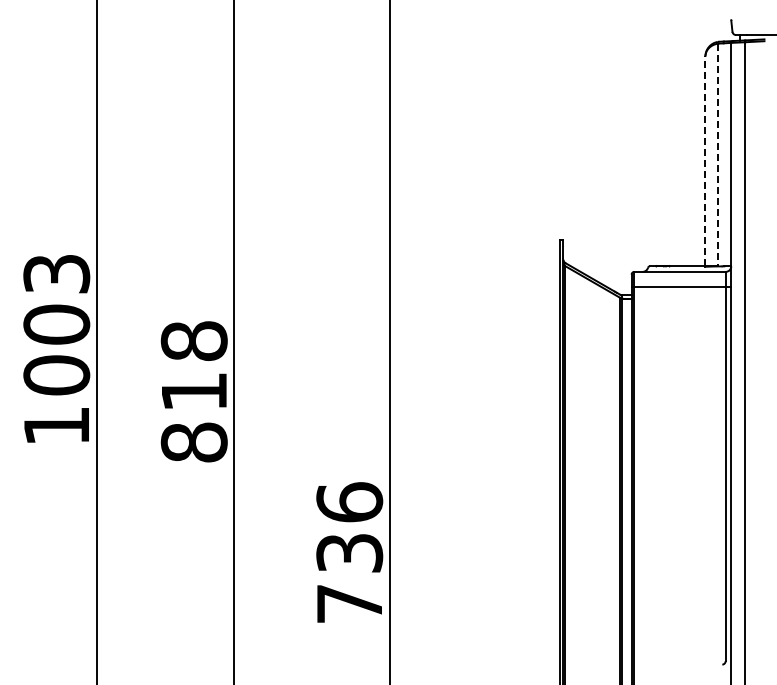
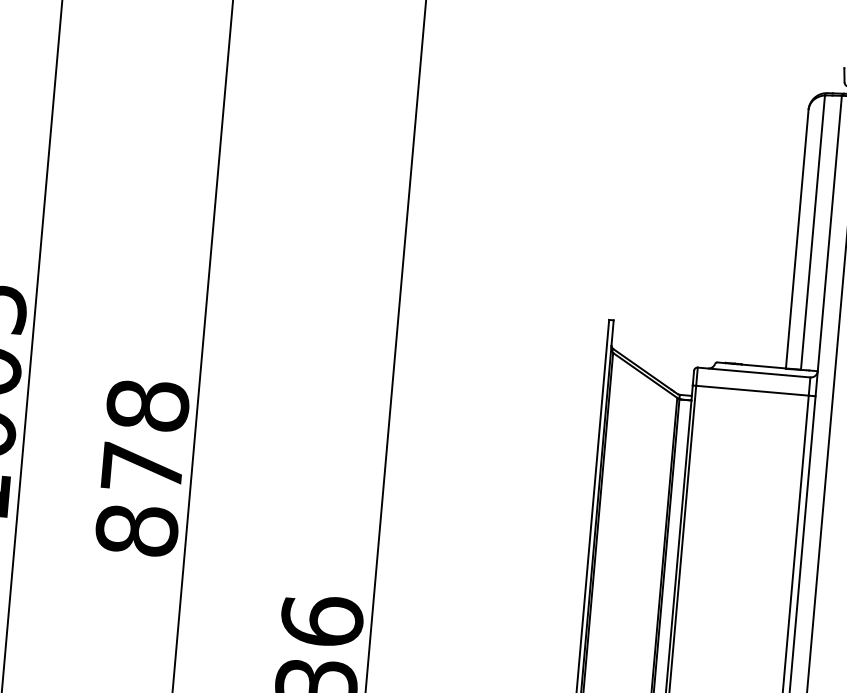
line: (717, 155) -> (812, 233), dashed -> solid
line: (705, 161) -> (797, 239), dashed -> solid
text: (194, 391) -> (142, 467), 818 -> 878

